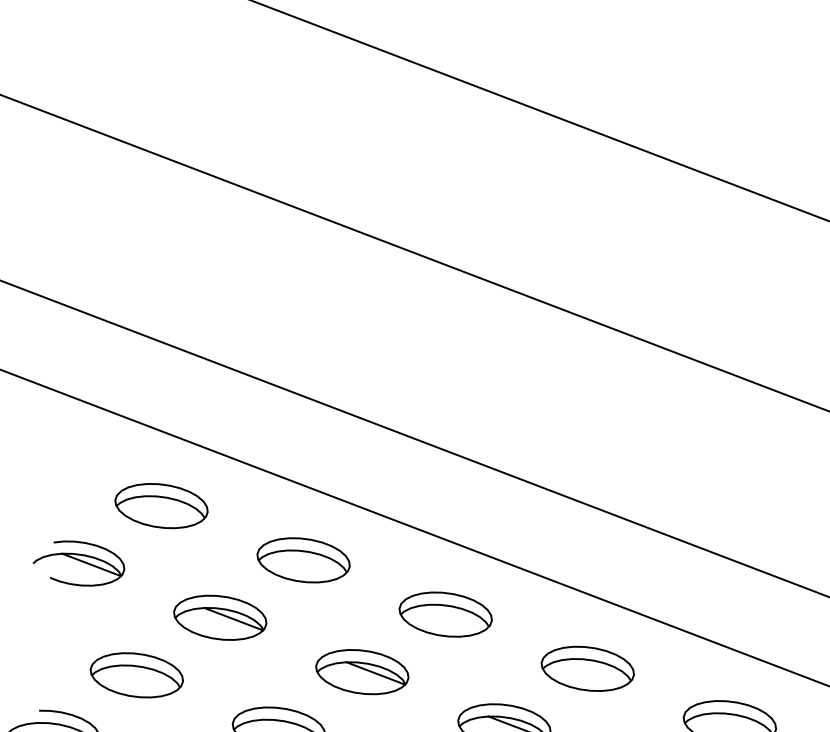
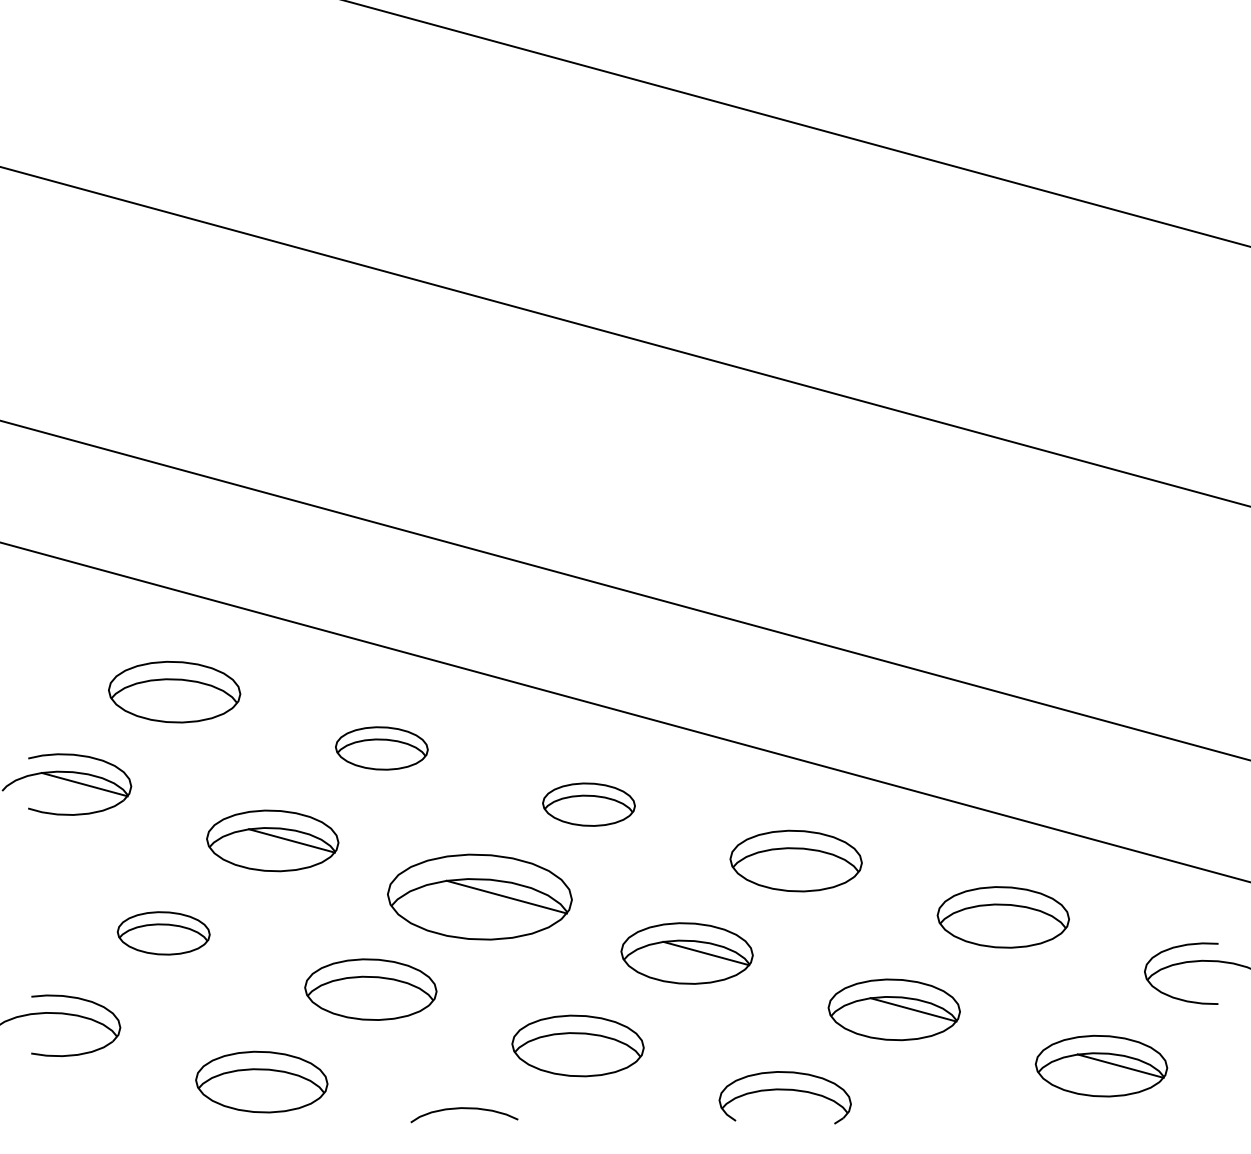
part: (303, 560) -> (381, 748), size x0.7
part: (445, 614) -> (588, 804), size x0.7
part: (361, 672) -> (479, 897), size x1.4
part: (136, 675) -> (163, 933), size x0.7

